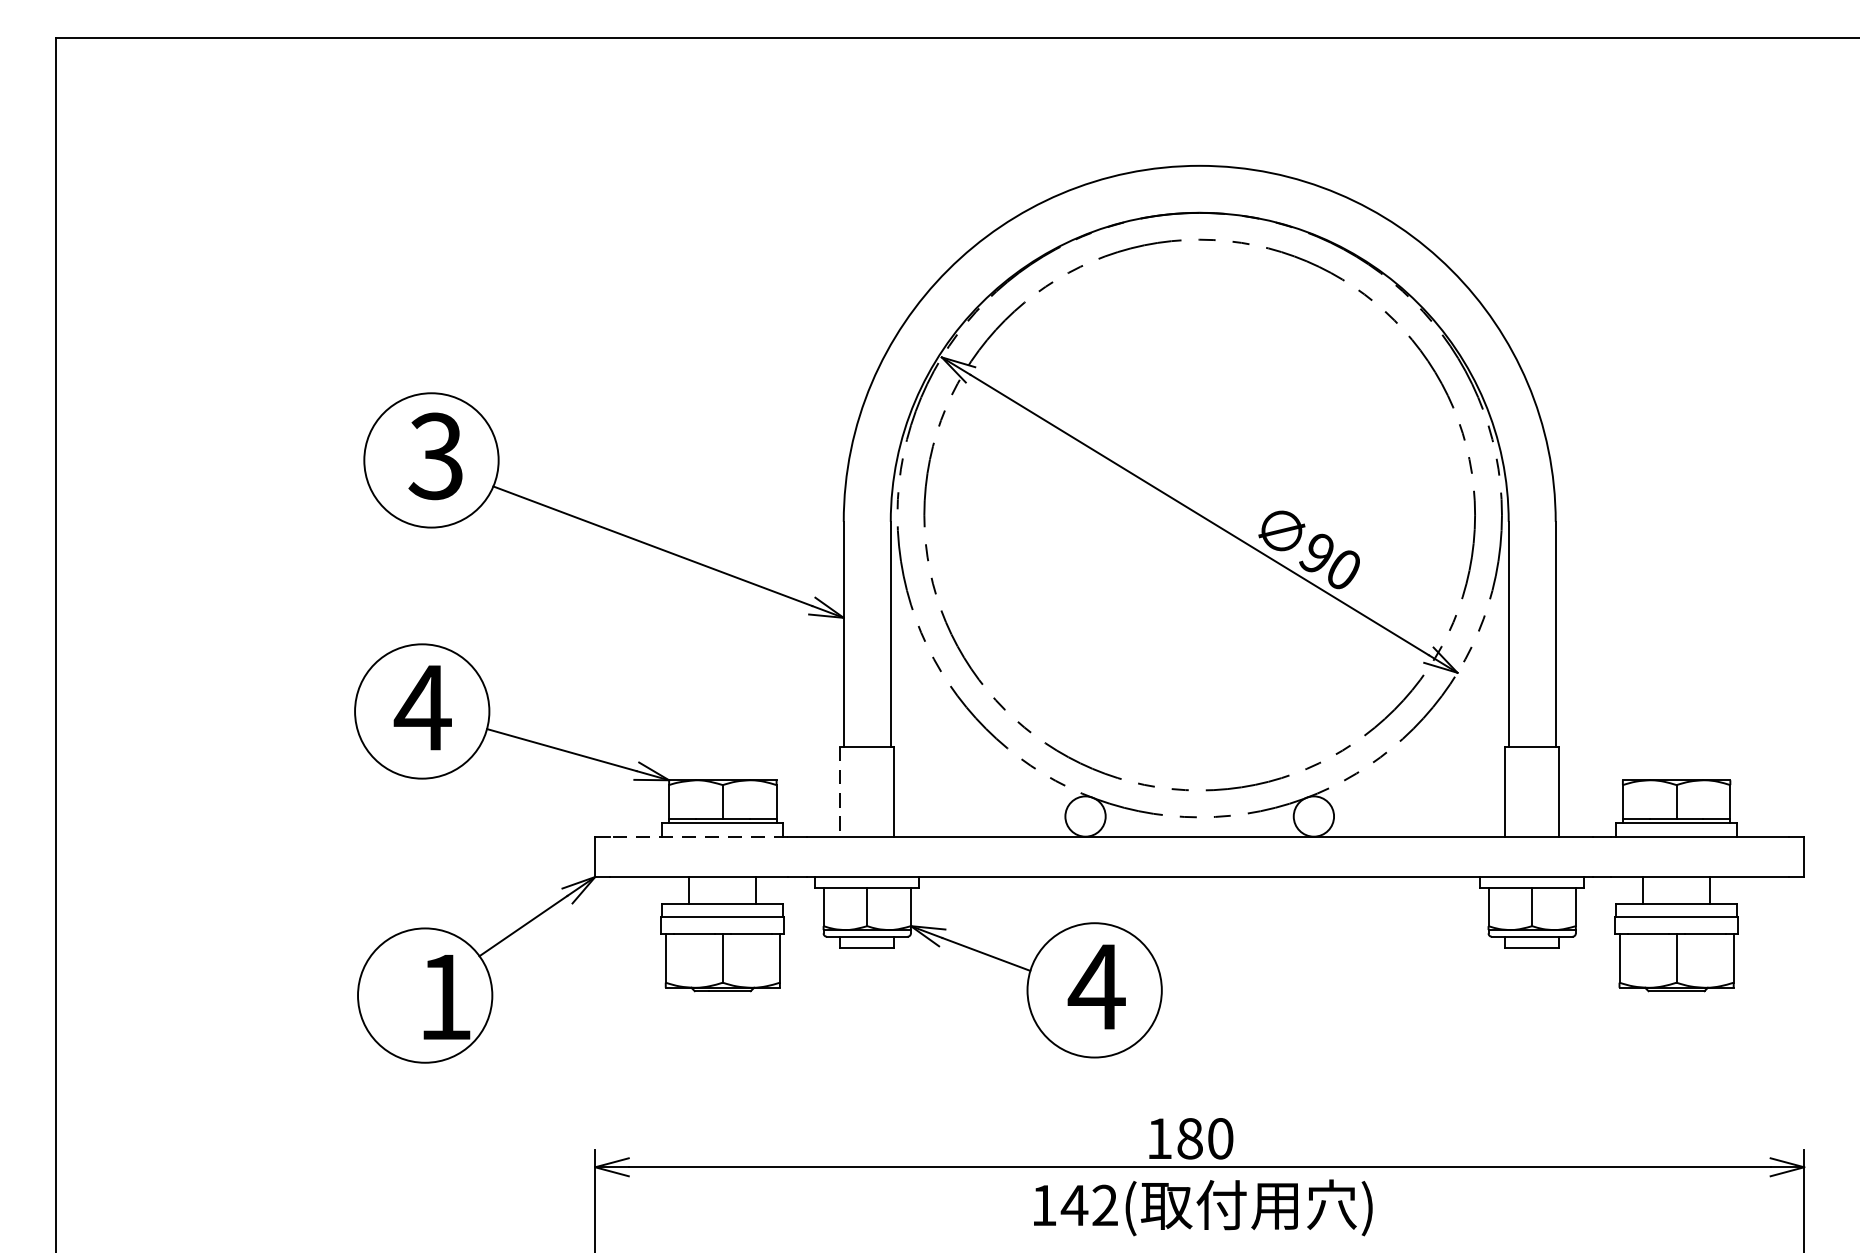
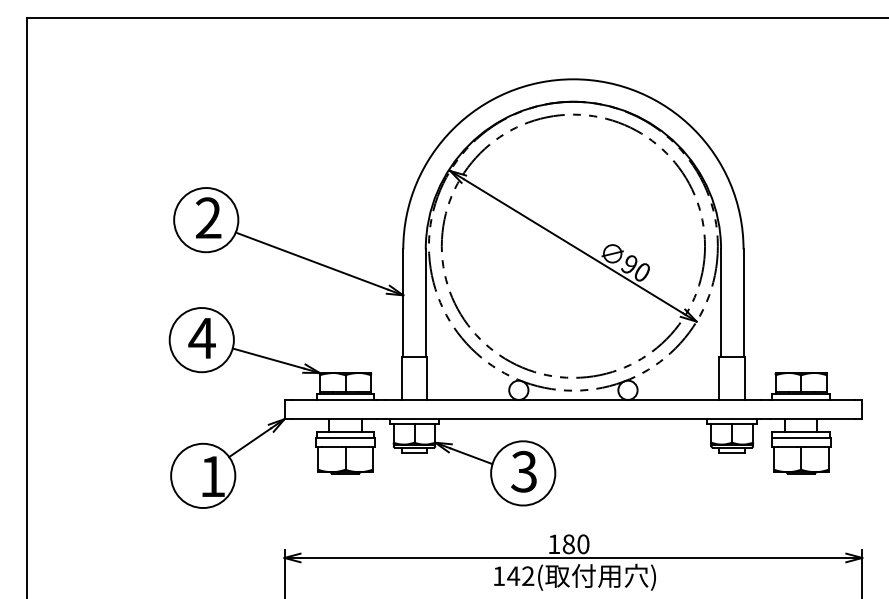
text: (436, 457) -> (208, 218), 3 -> 2
line: (840, 791) -> (401, 378), dashed -> solid
line: (699, 835) -> (334, 399), dashed -> solid
text: (1097, 986) -> (524, 471), 4 -> 3

